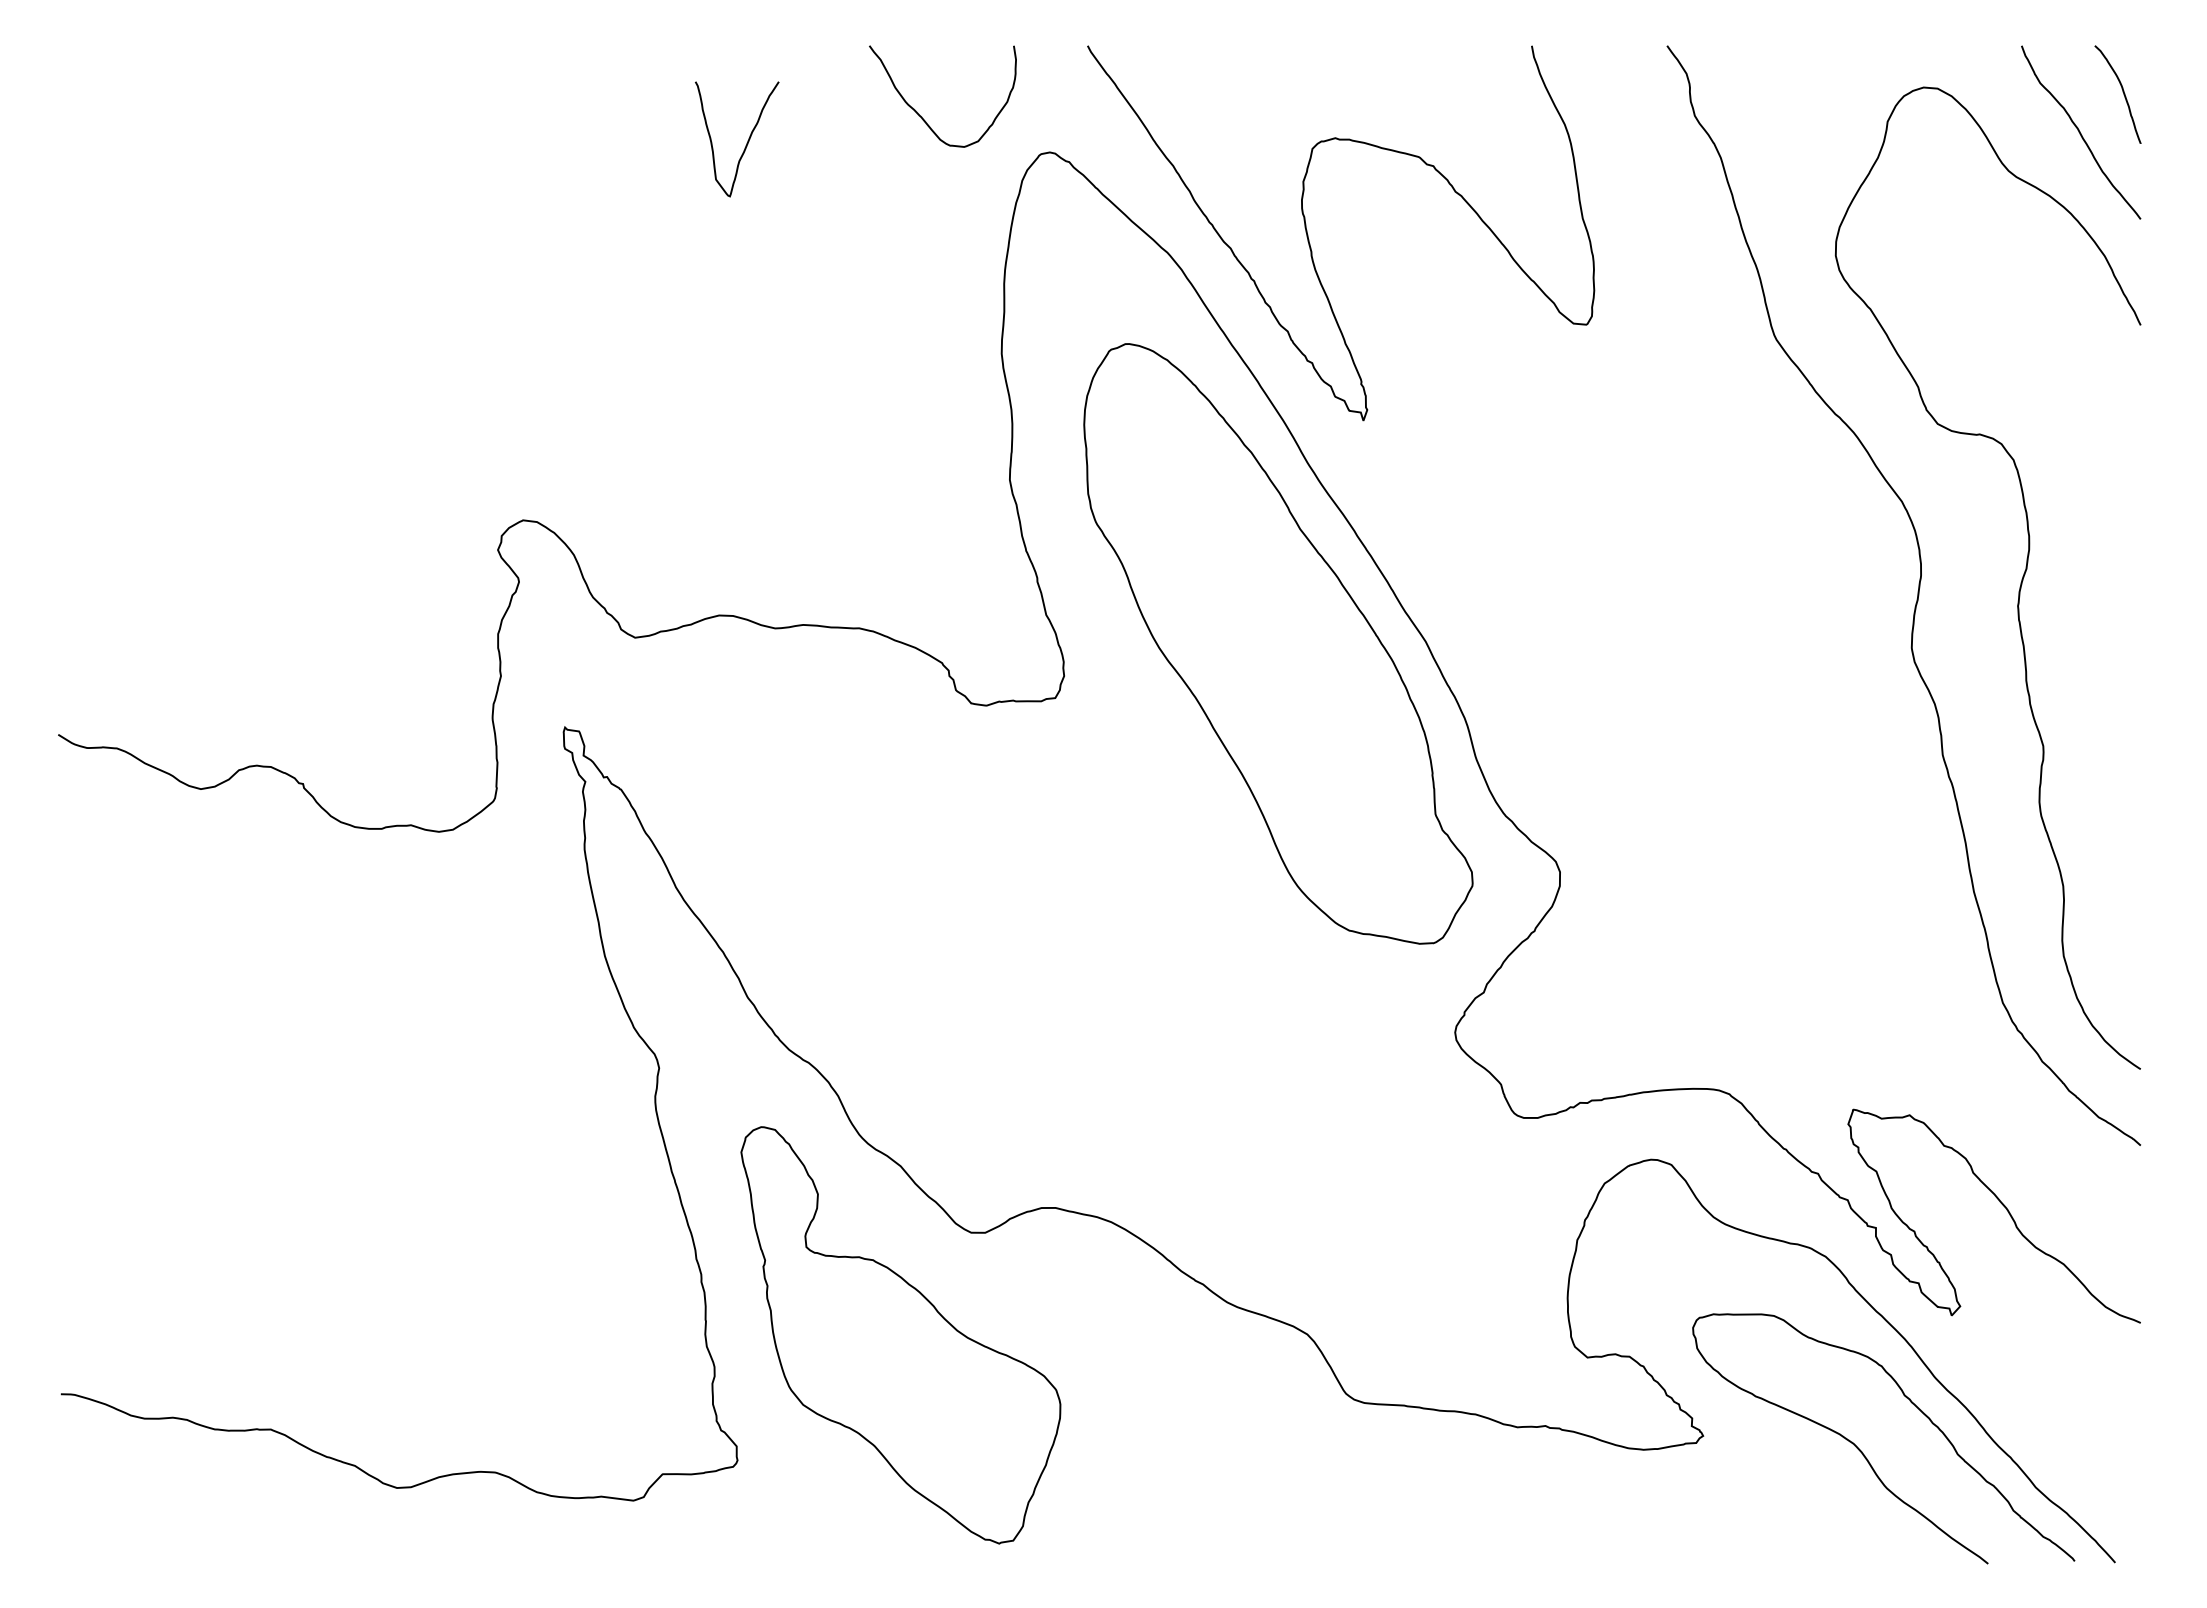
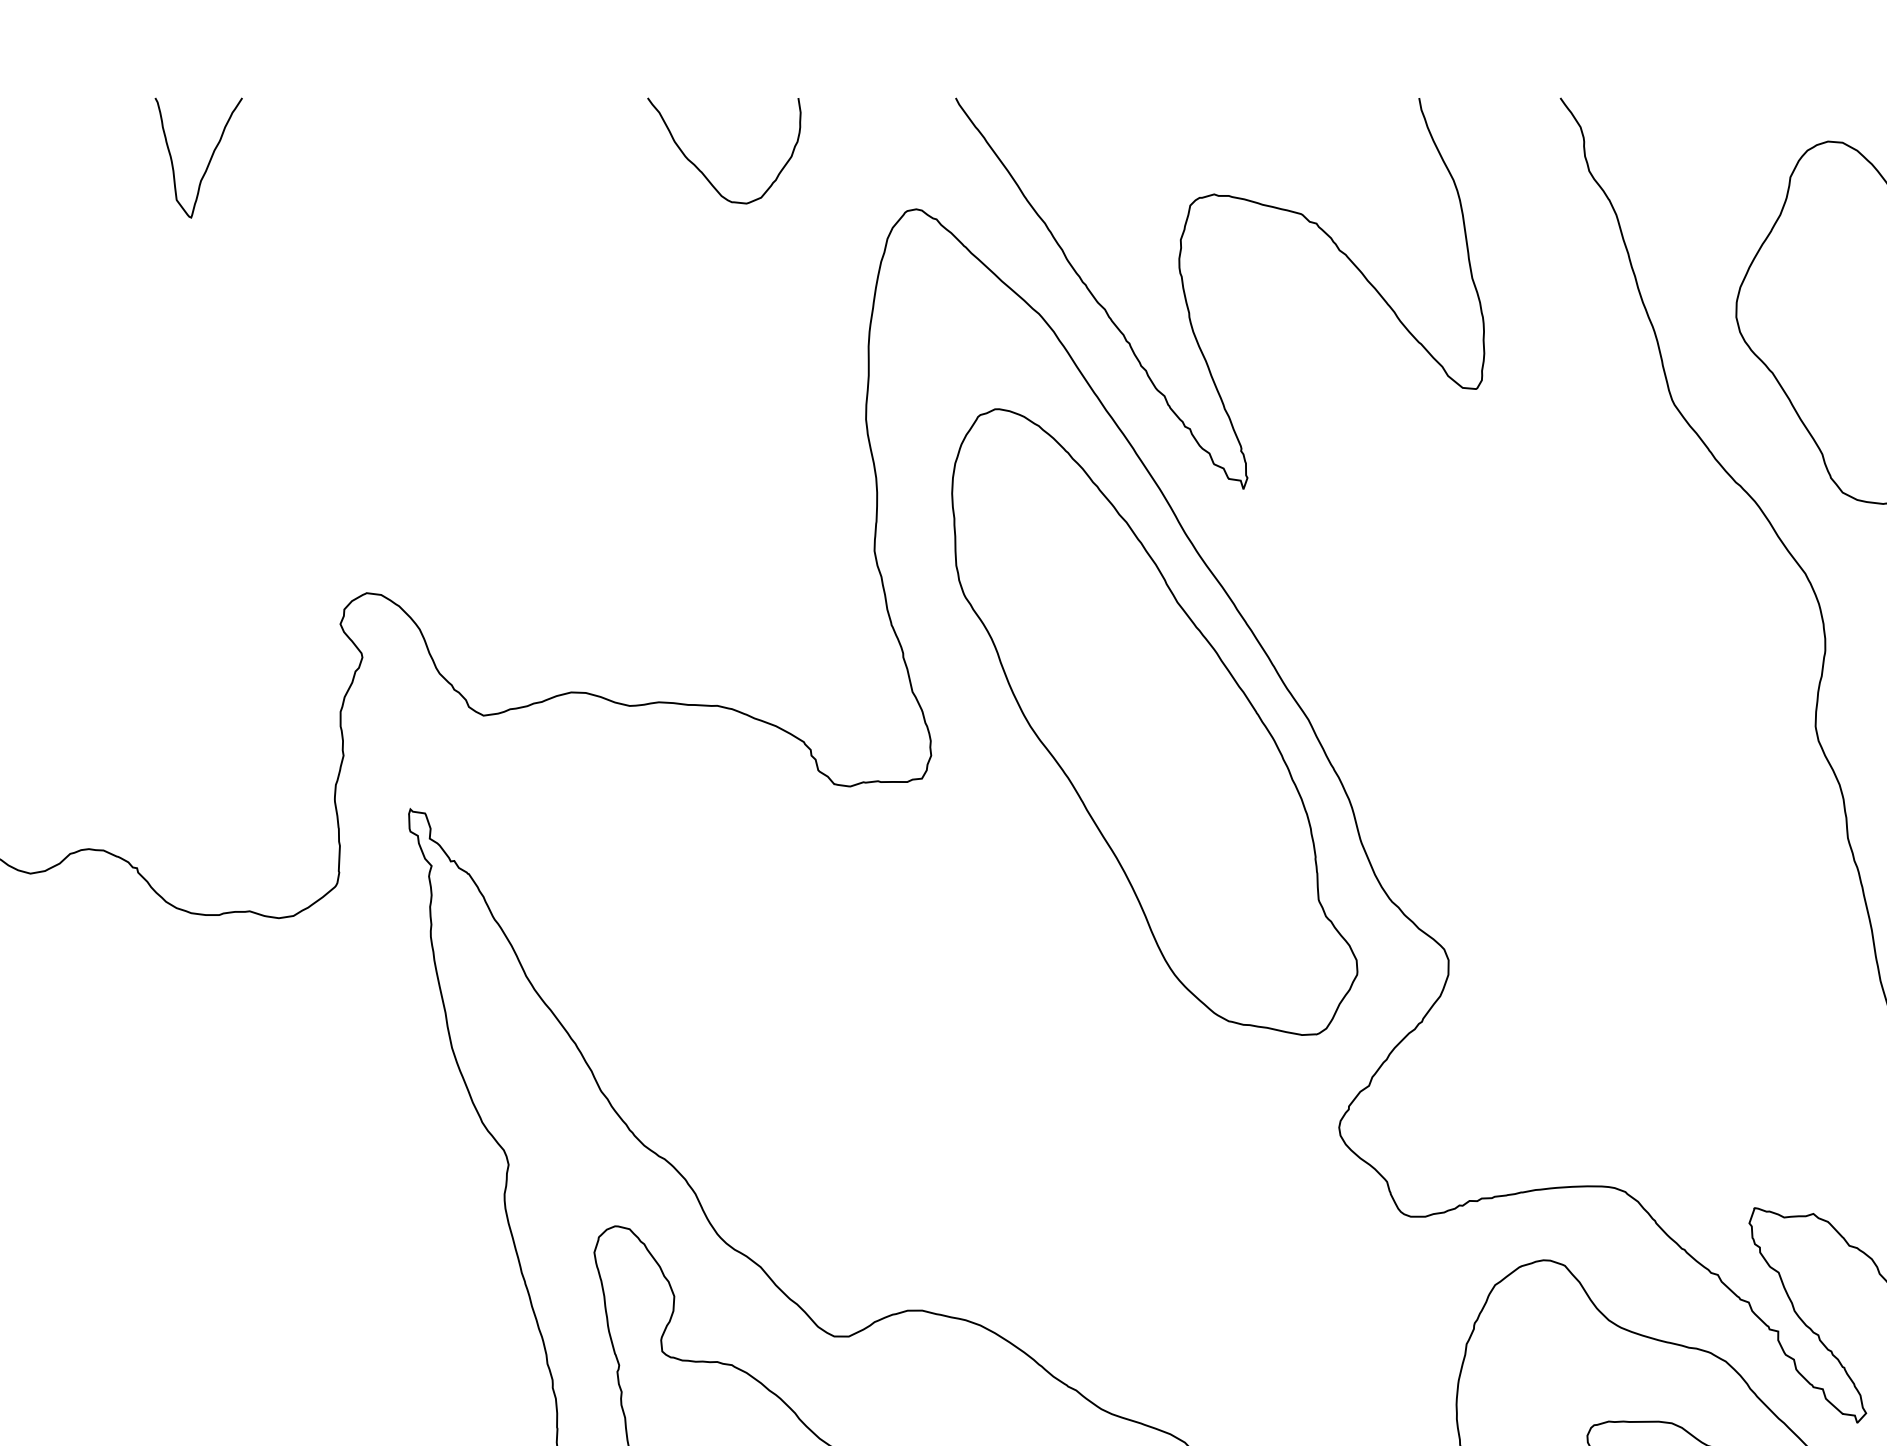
curve: (921, 116) -> (702, 171), moved
curve: (746, 143) -> (208, 162), moved

